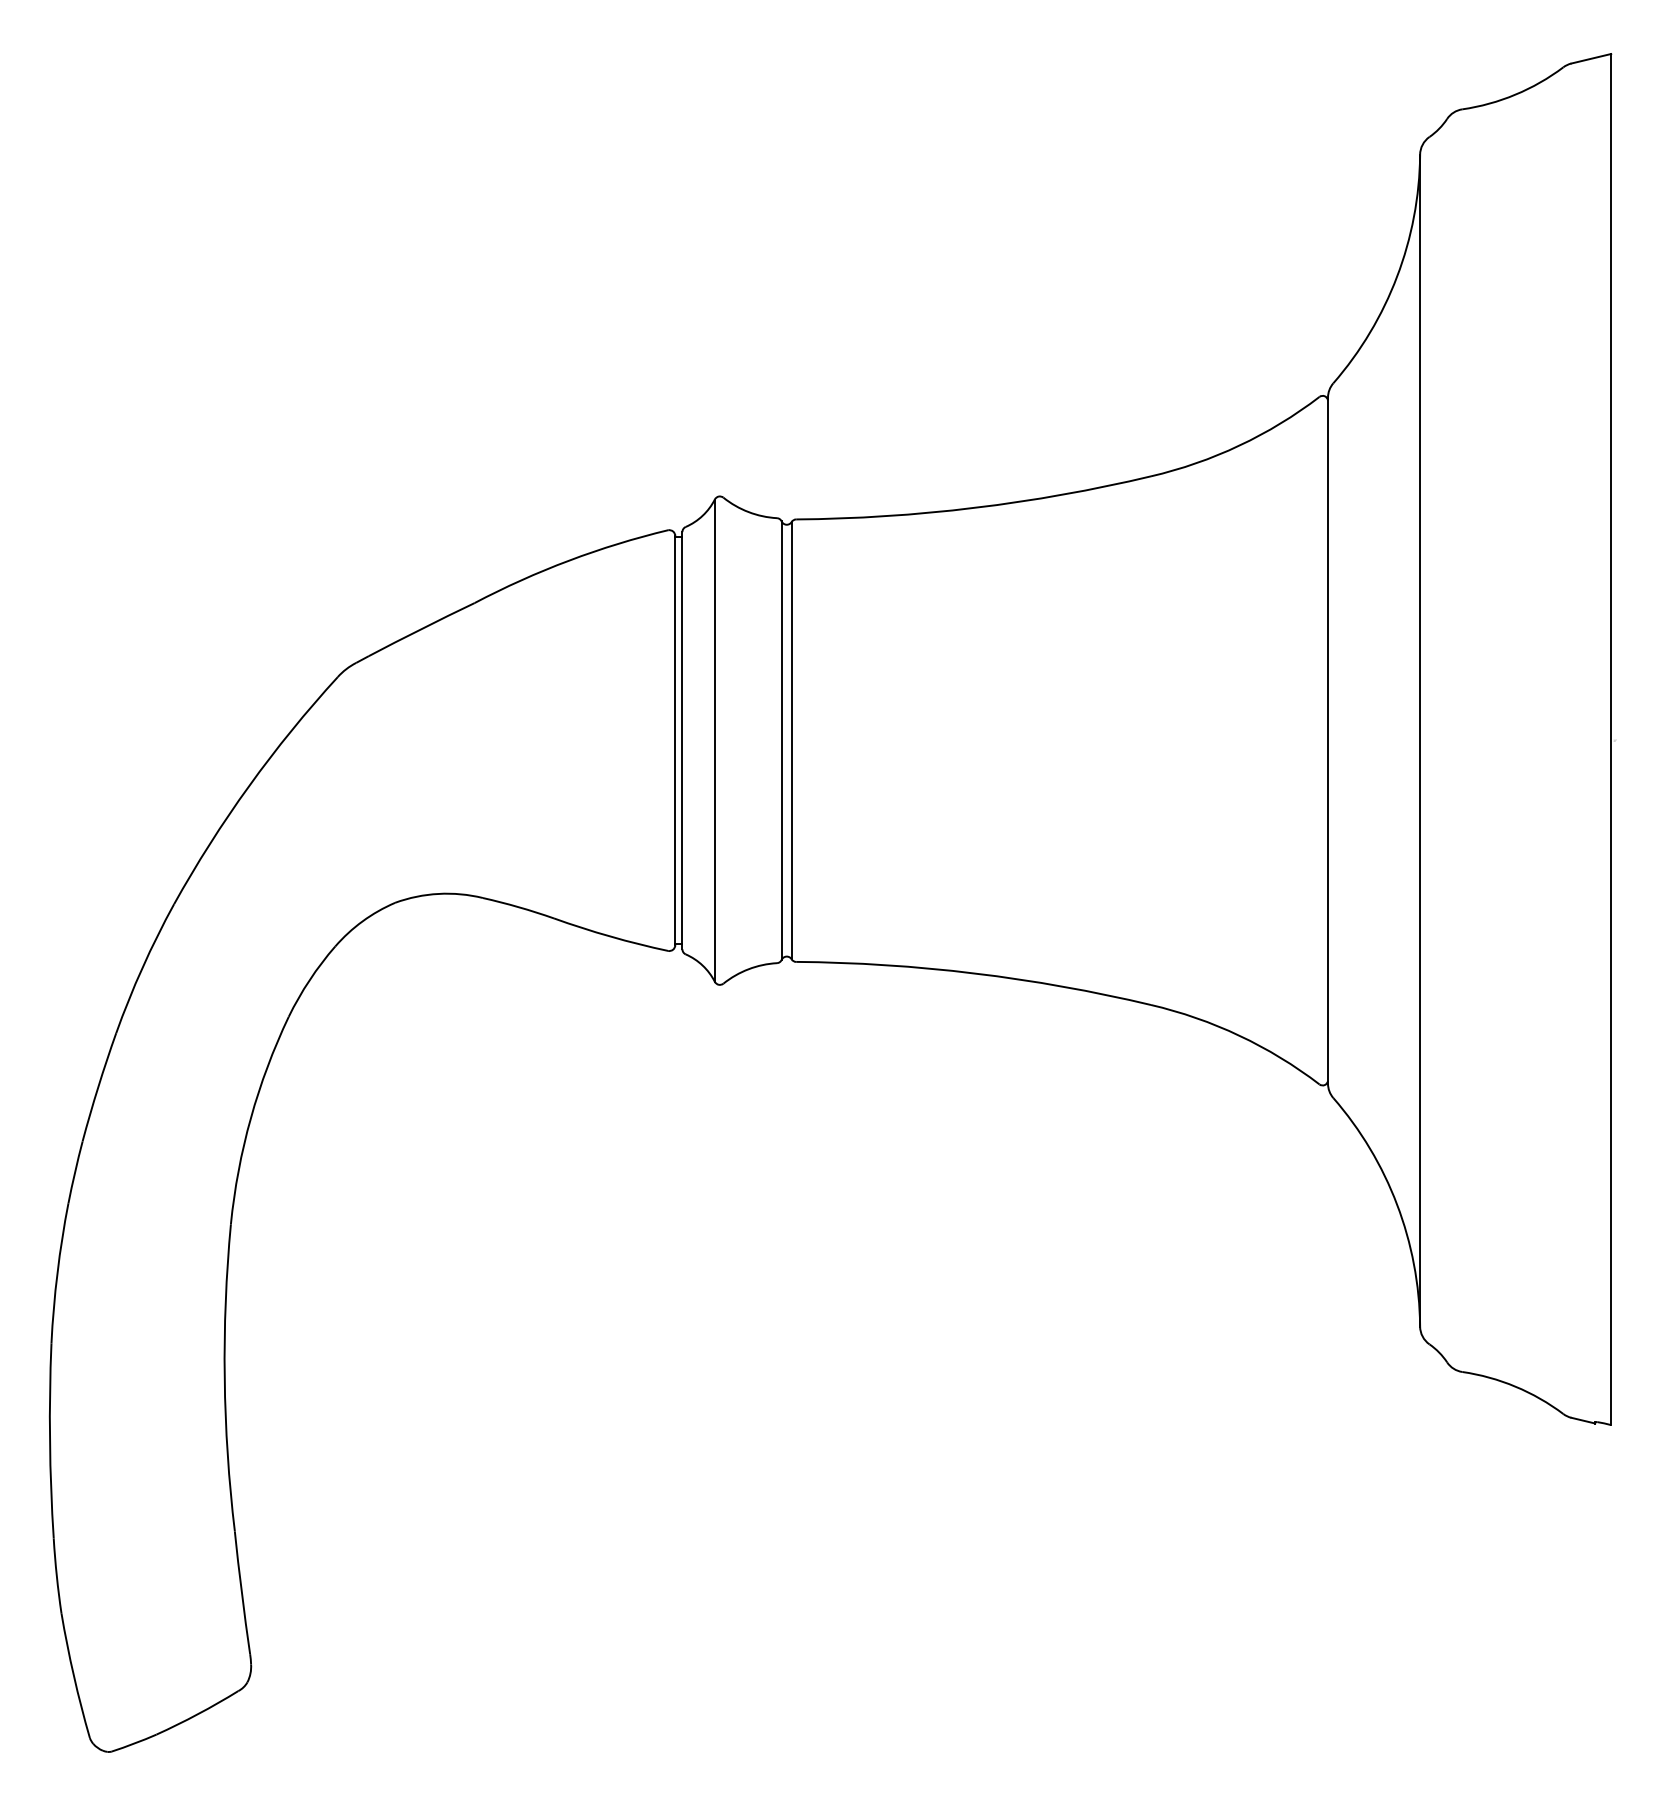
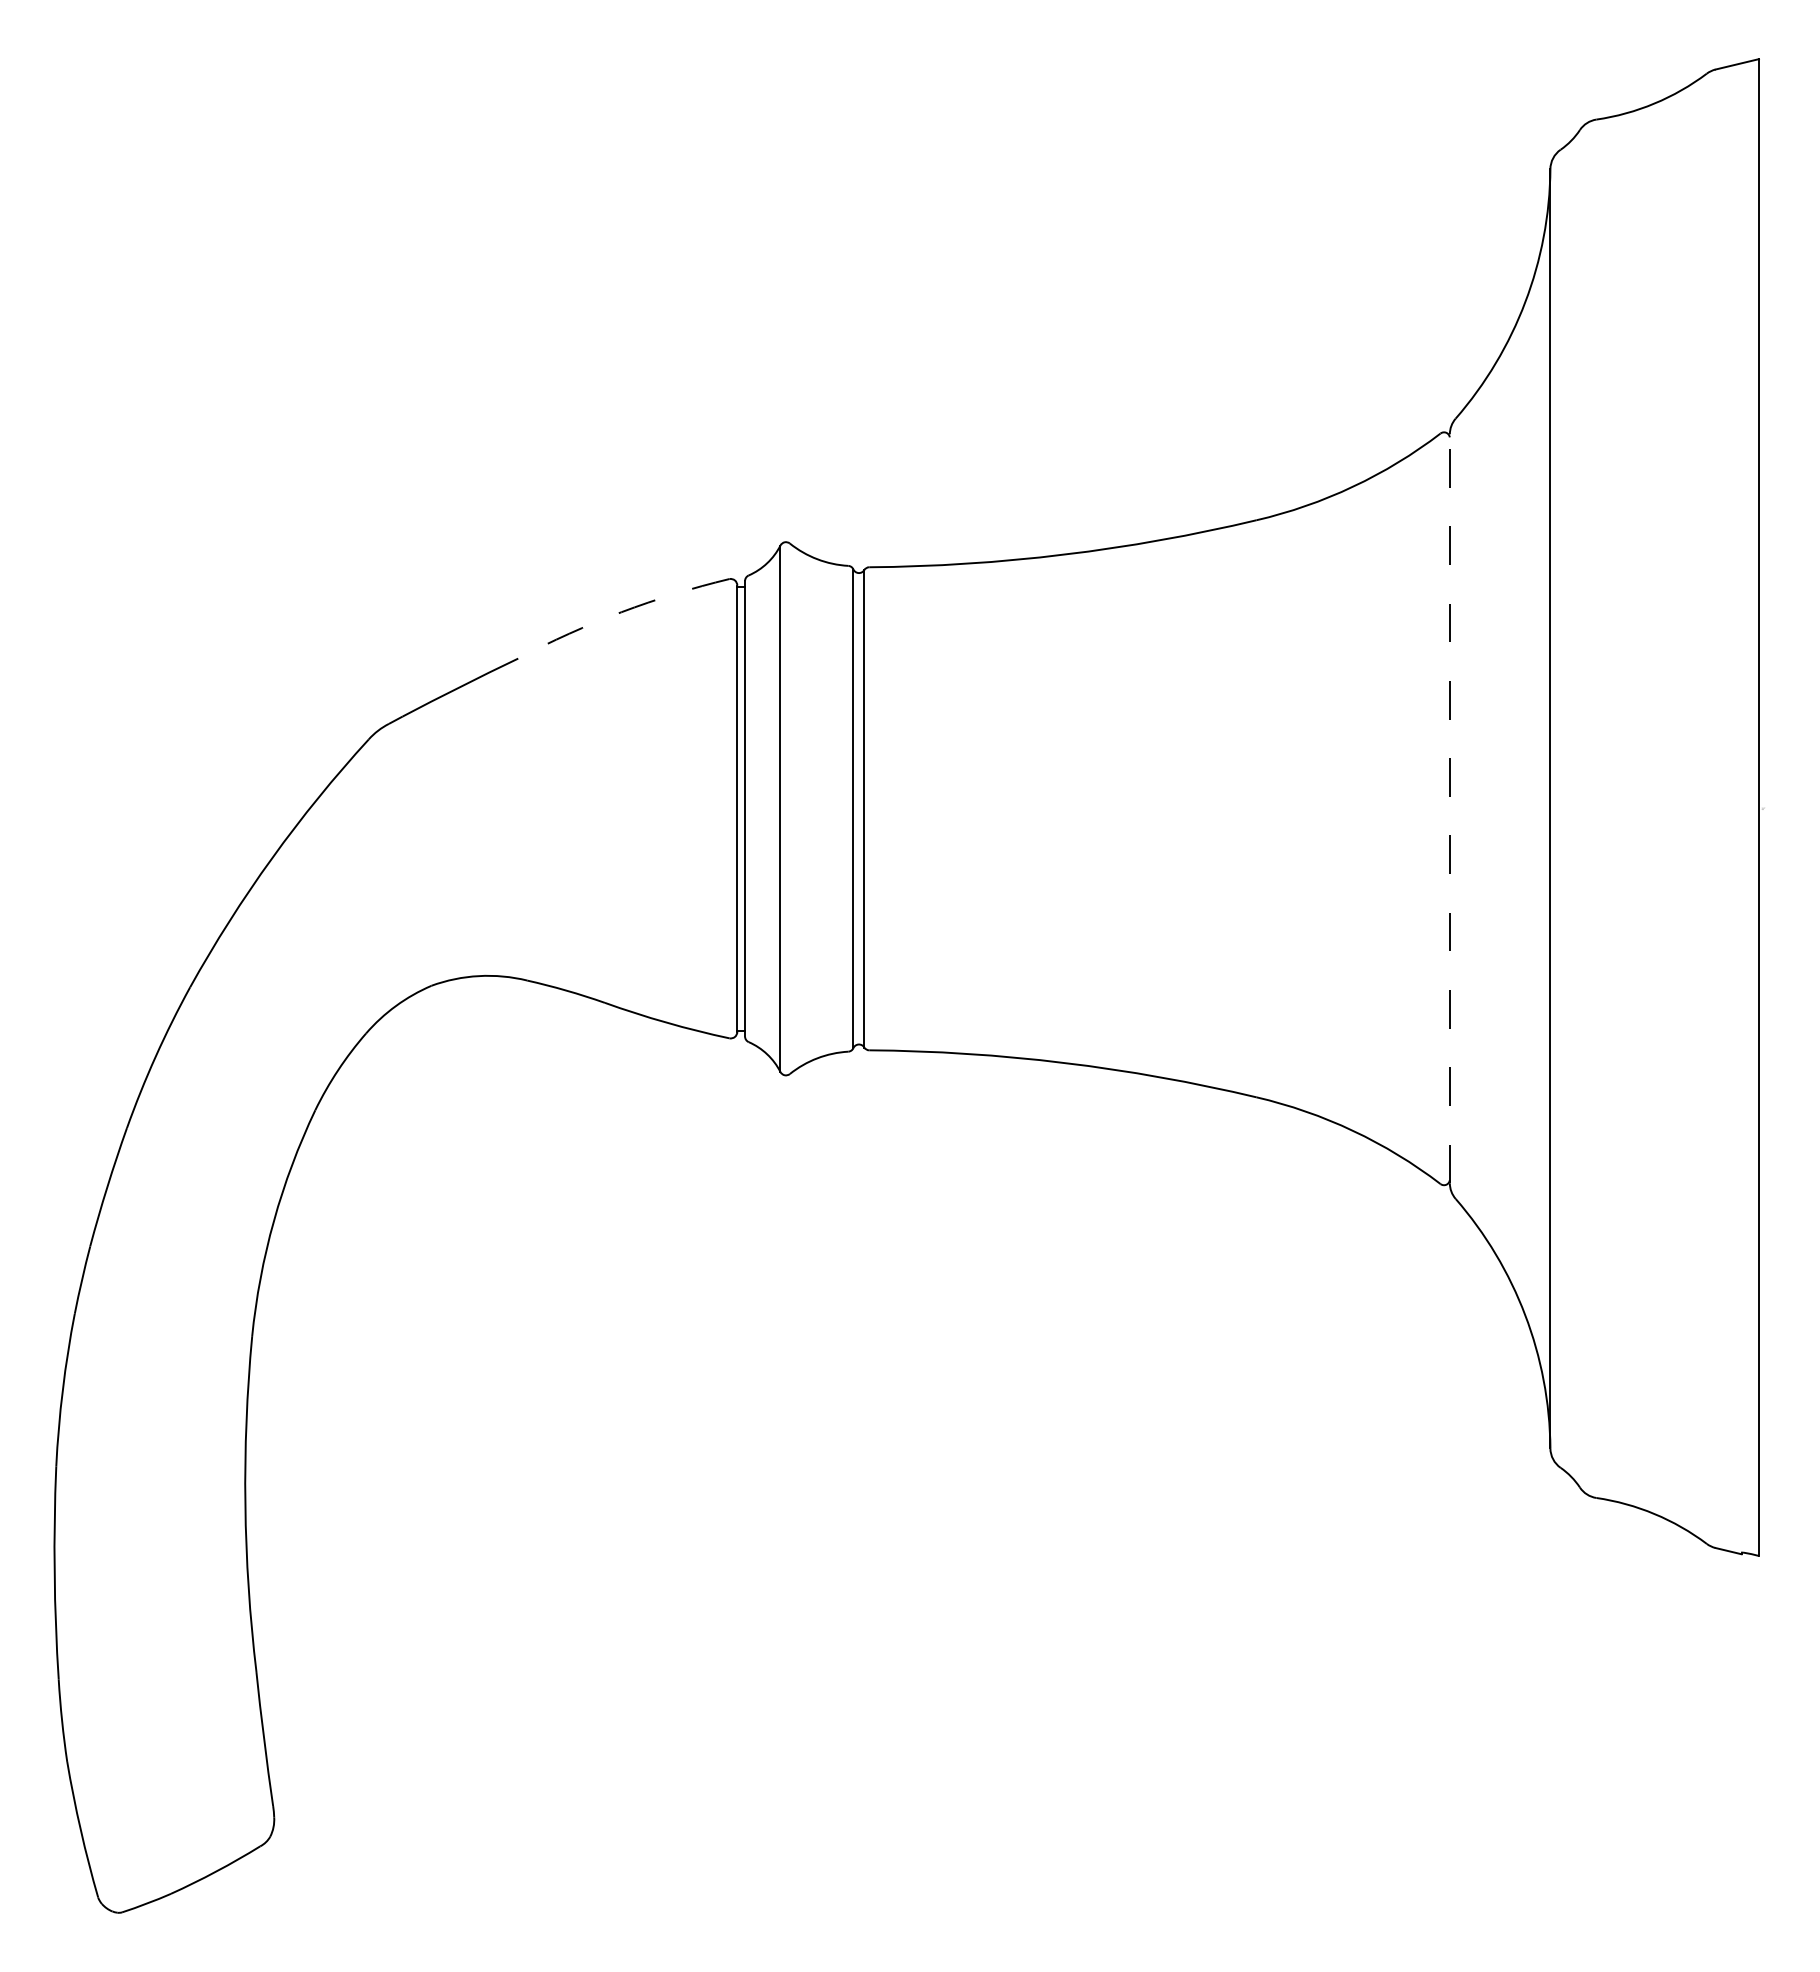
arc: (569, 560) -> (621, 612), solid -> dashed
line: (1327, 740) -> (1449, 808), solid -> dashed

